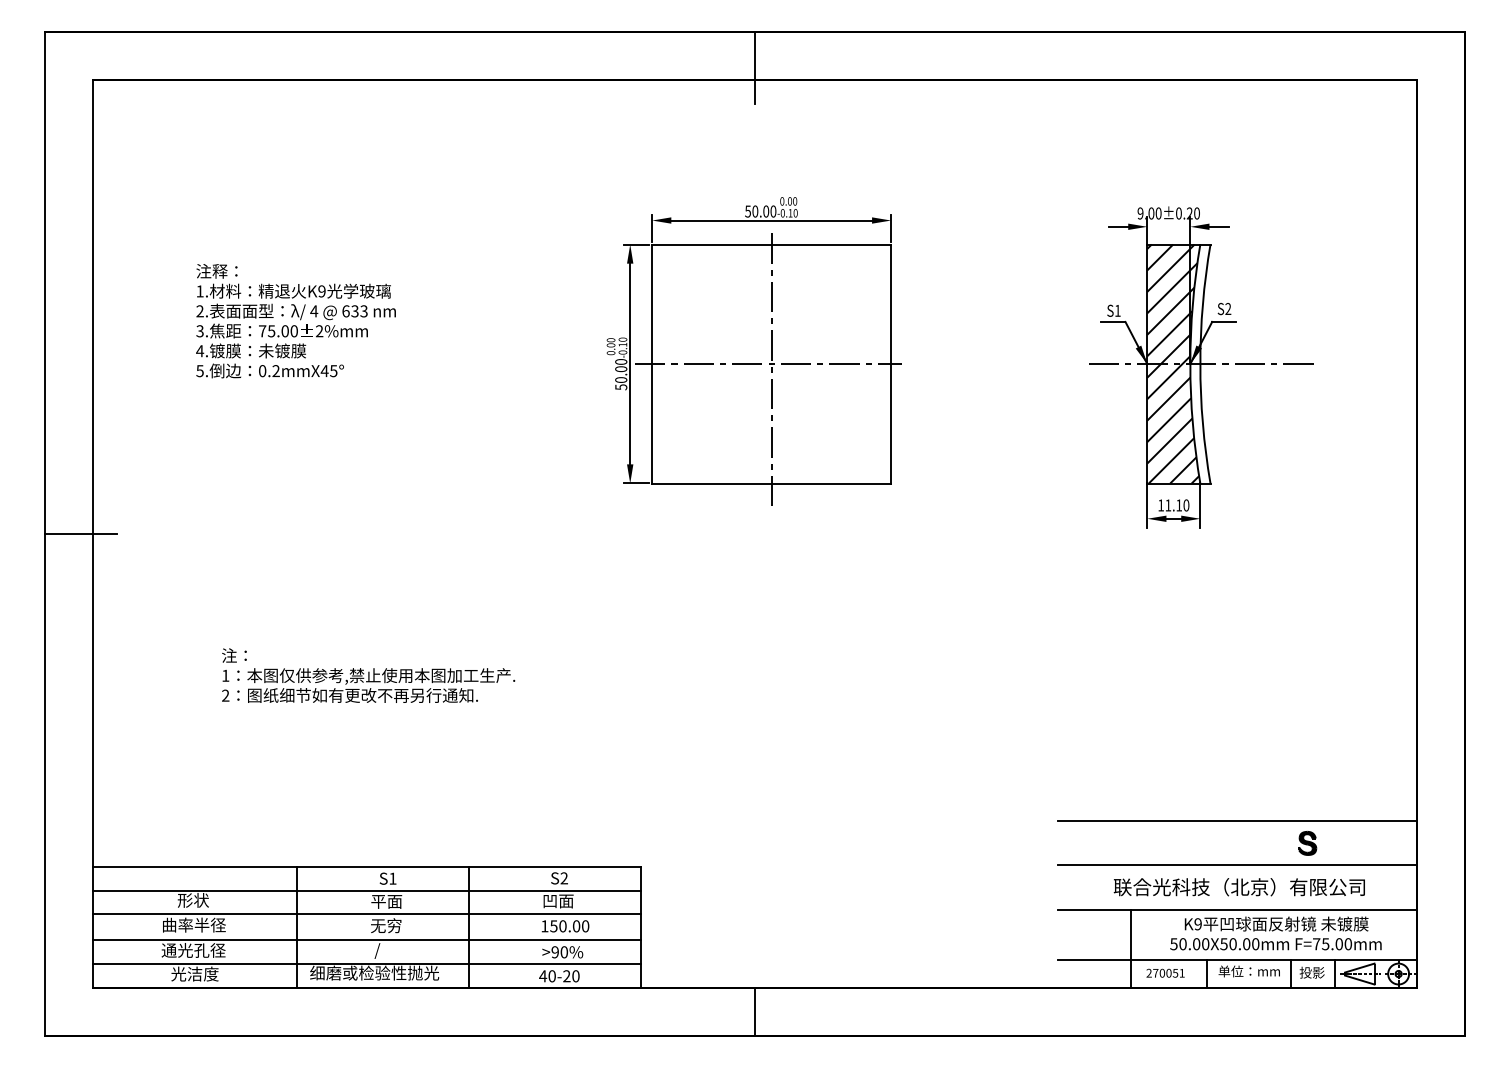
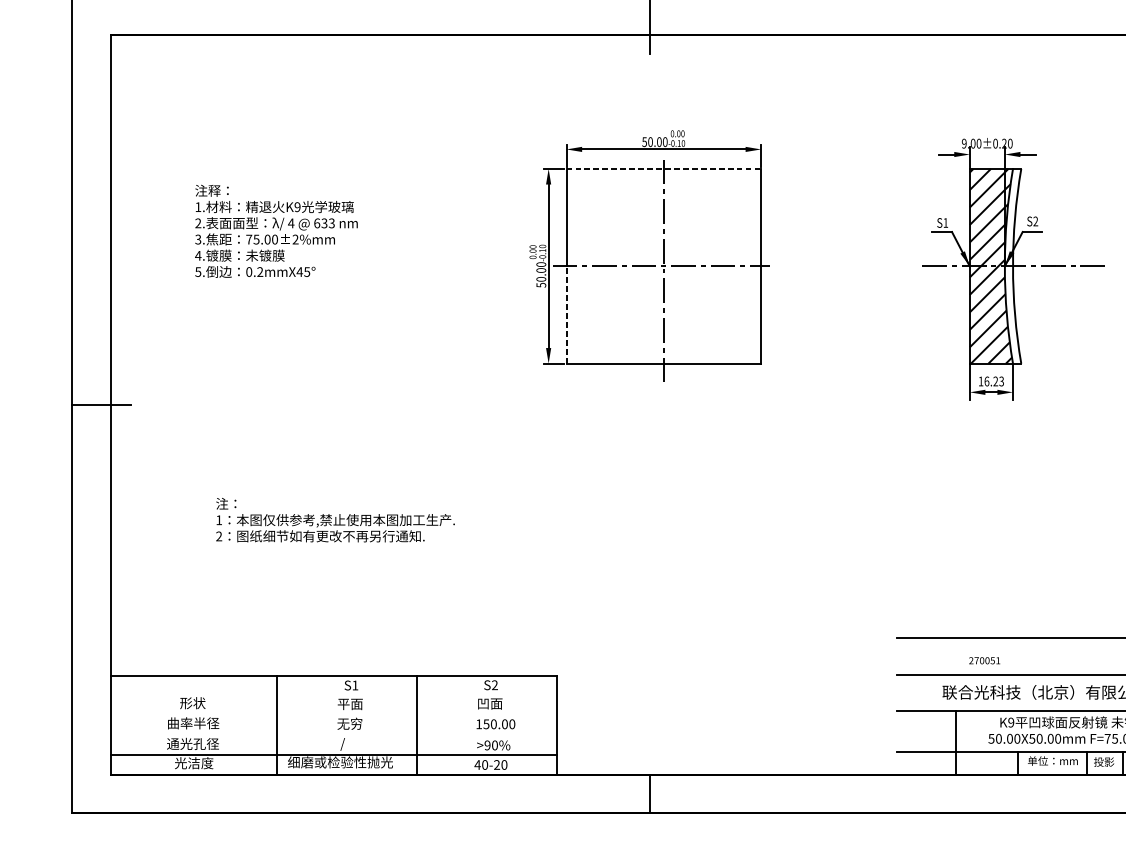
line: (772, 244) -> (664, 168), solid -> dashed
line: (652, 423) -> (566, 314), solid -> dashed
text: (1177, 505) -> (994, 381), 11.10 -> 16.23
part: (1307, 843) -> (1100, 656), removed
line: (366, 890) -> (333, 695), removed
line: (366, 914) -> (333, 714), removed
line: (366, 940) -> (333, 735), removed
text: (1165, 972) -> (984, 660), moved

